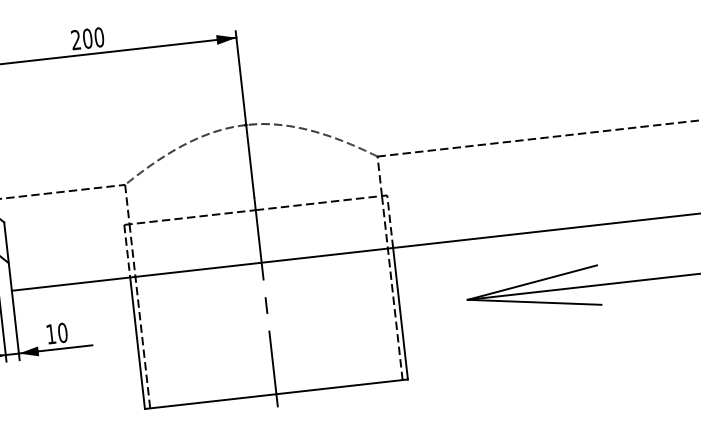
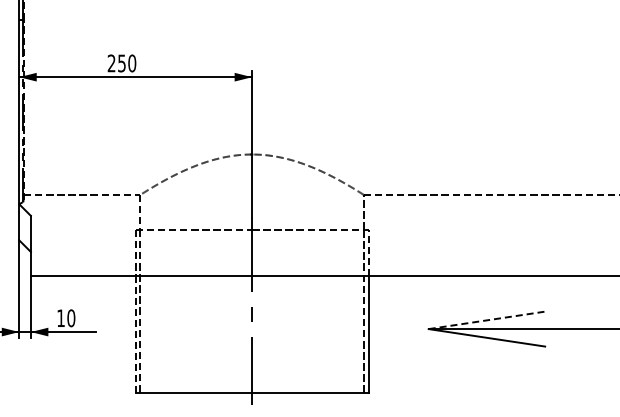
text: (87, 38) -> (121, 63), 200 -> 250
line: (531, 282) -> (486, 320), solid -> dashed
line: (137, 344) -> (135, 335), solid -> dashed

